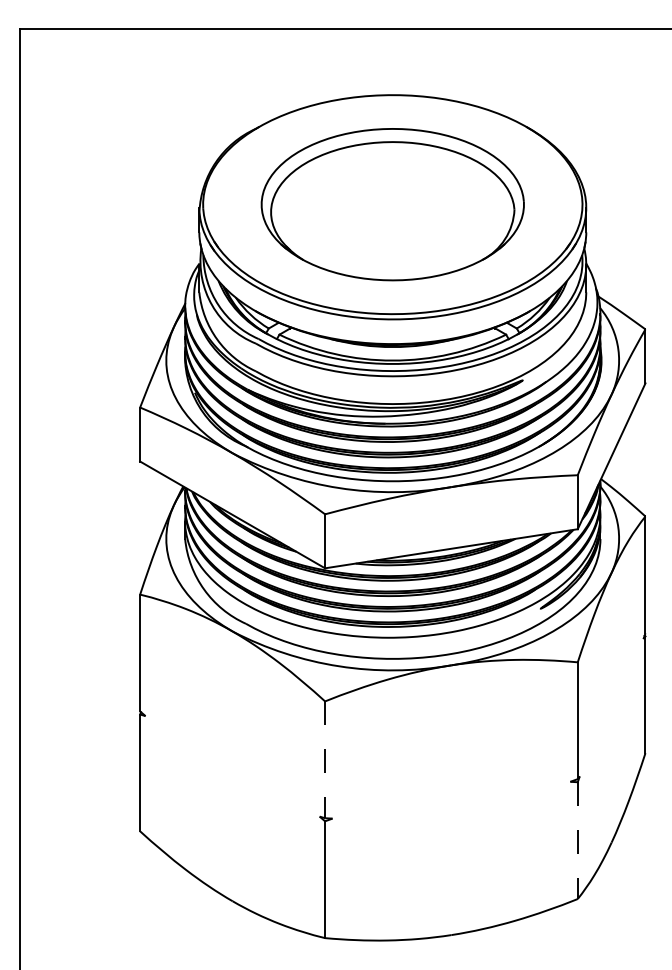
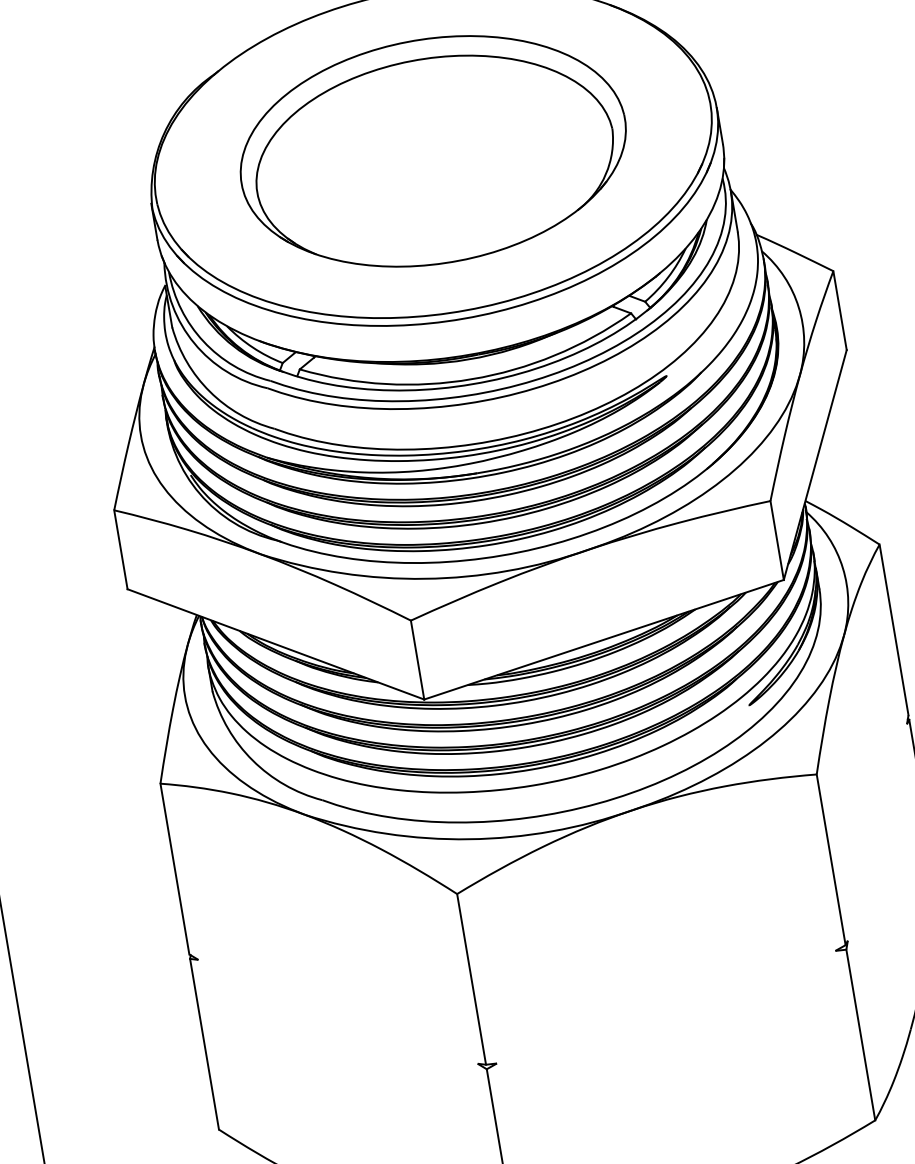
line: (325, 760) -> (472, 980), dashed -> solid
line: (577, 841) -> (860, 1036), dashed -> solid

